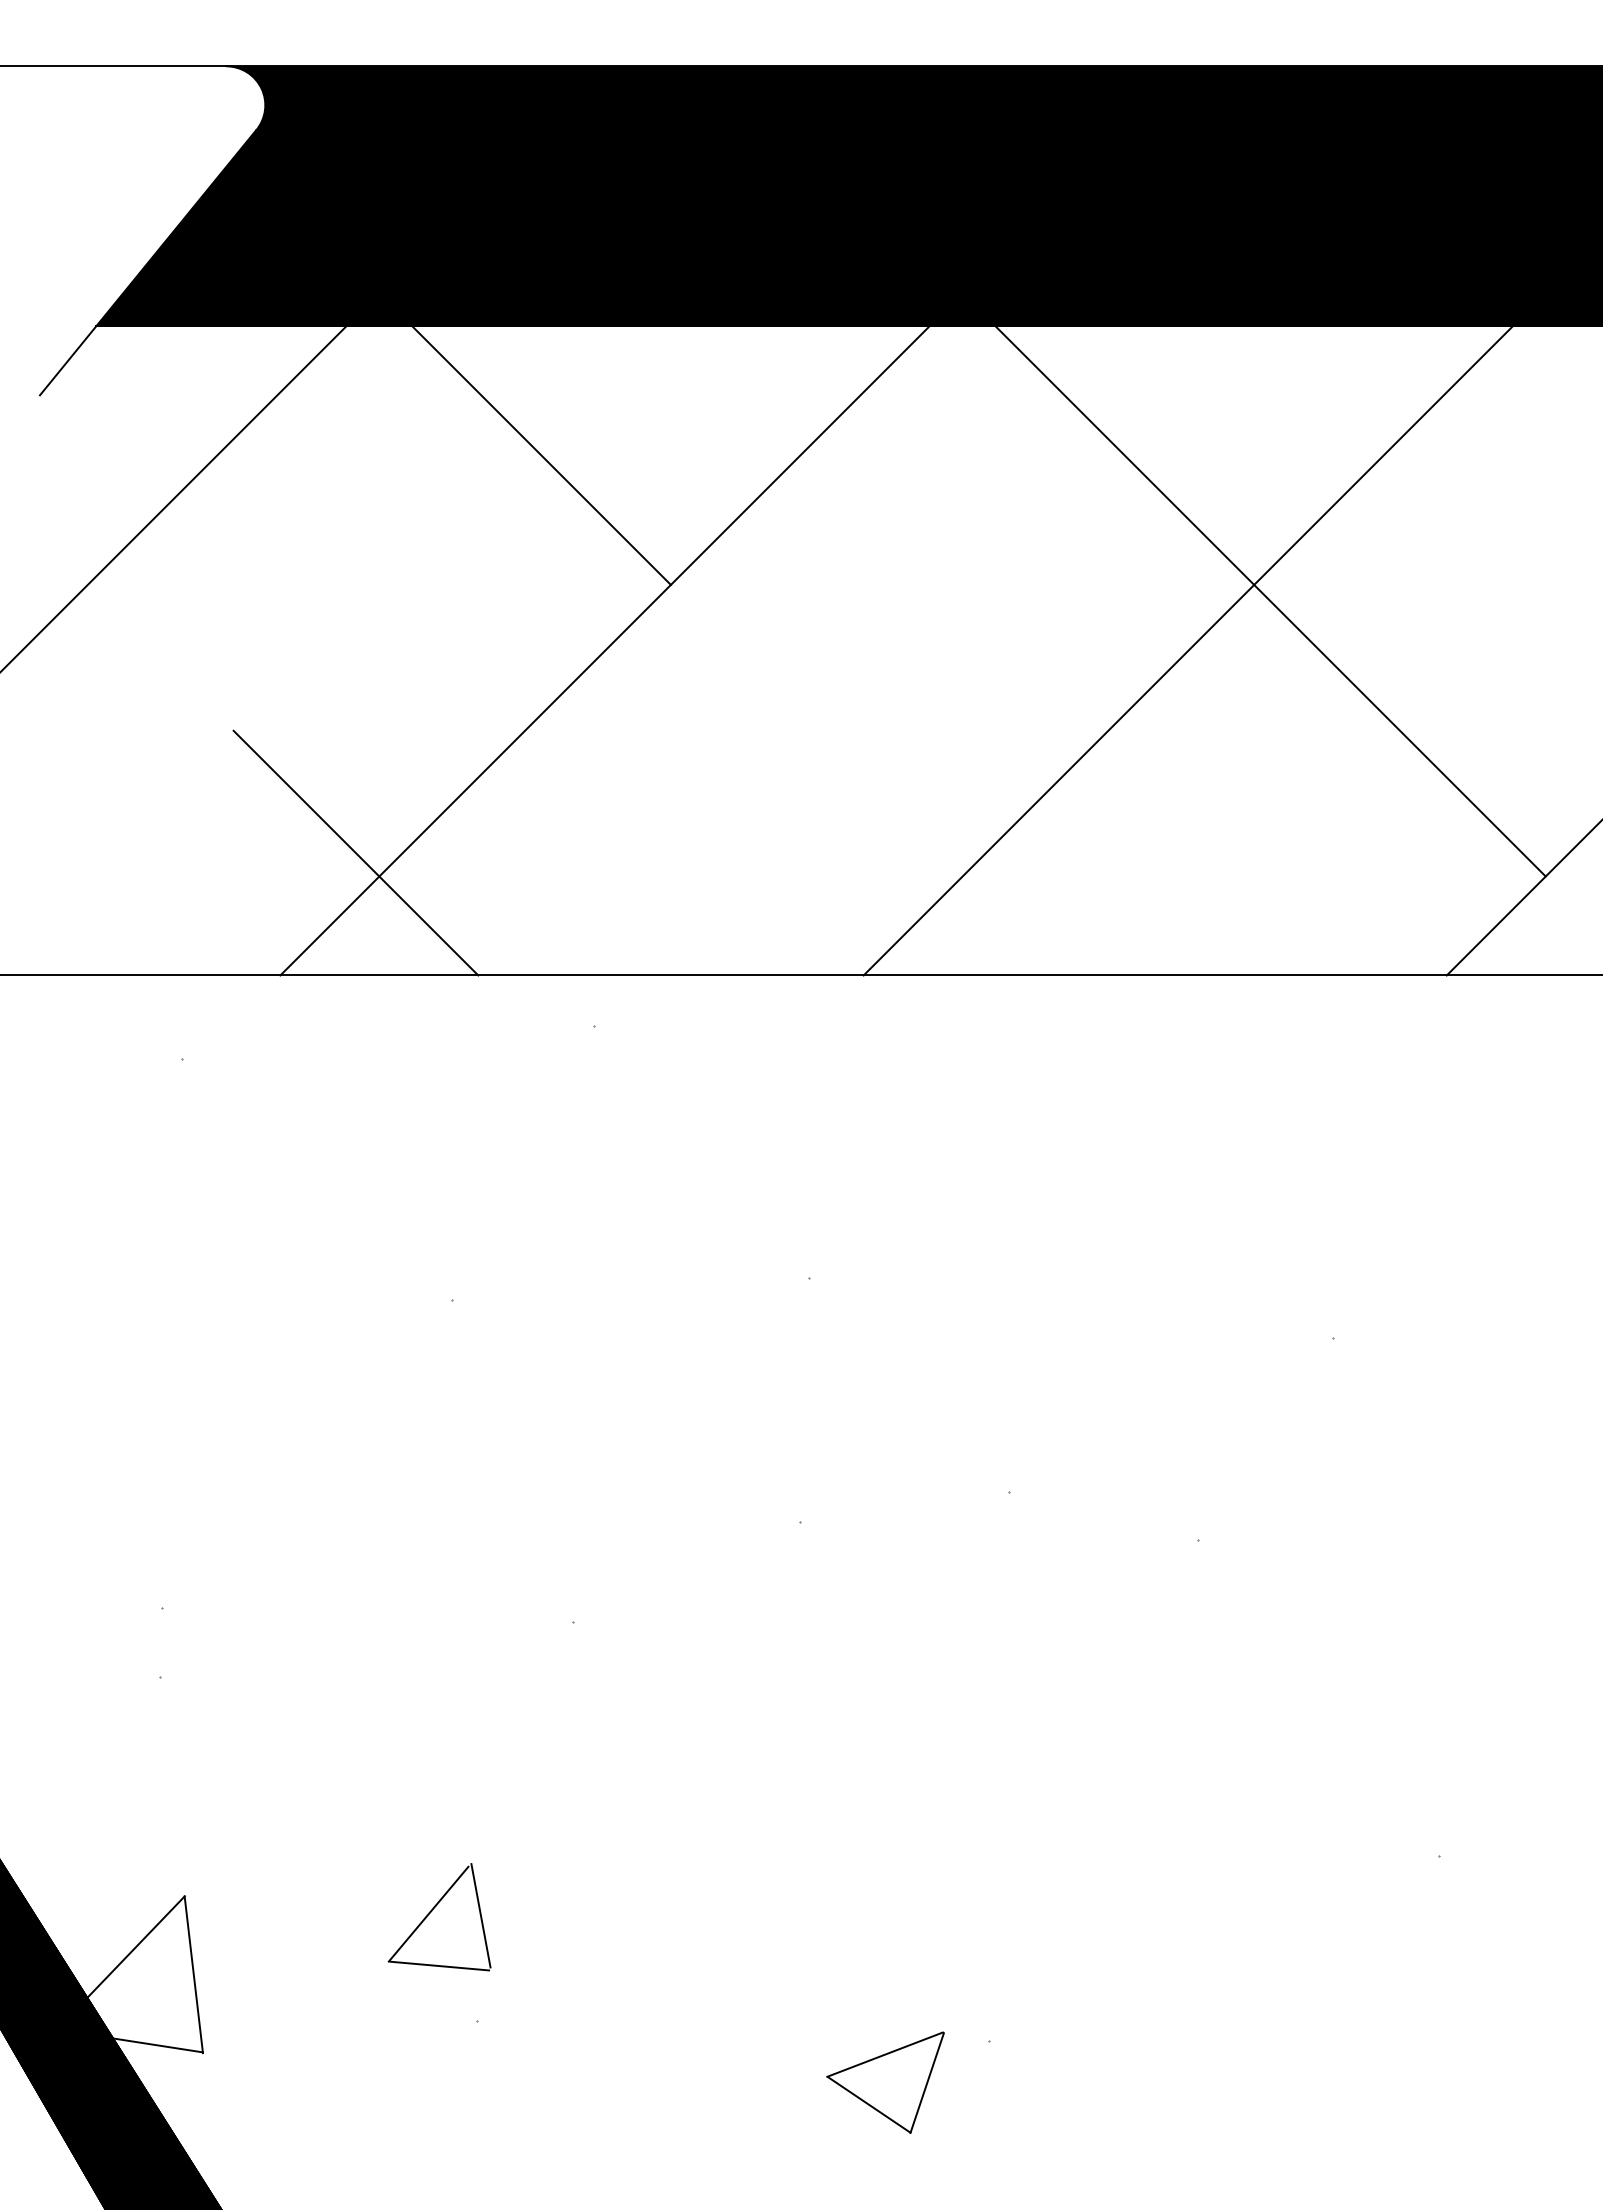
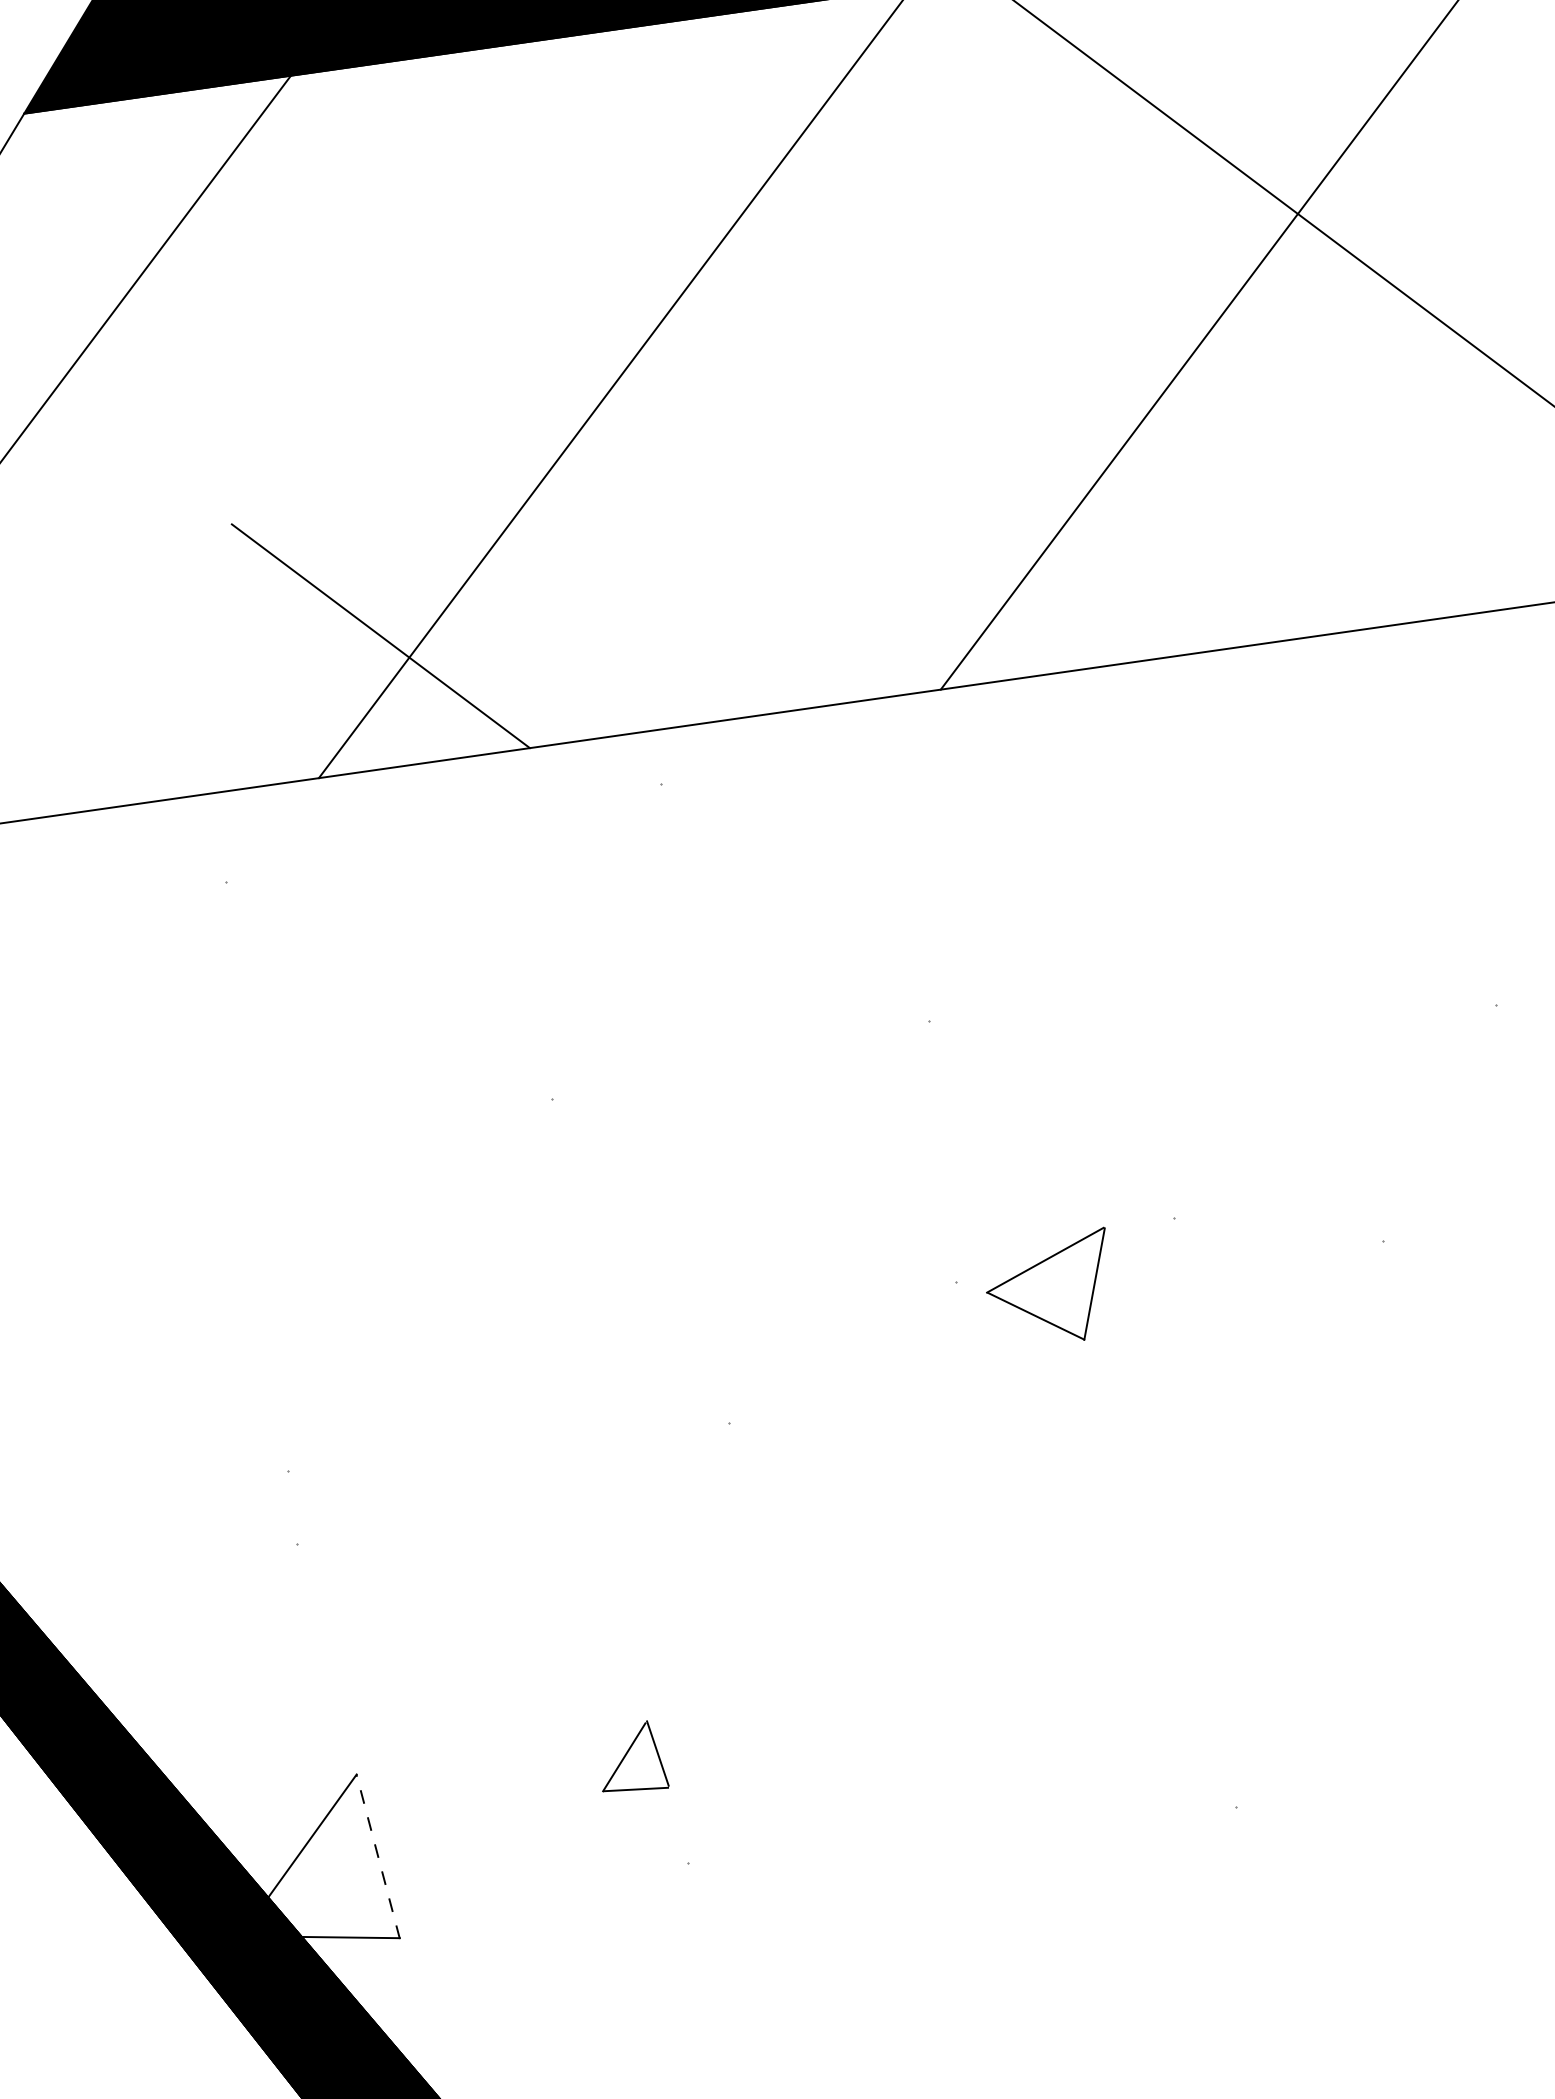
line: (541, 455) -> (518, 184), removed
part: (439, 1917) -> (631, 1758), size x0.6
line: (193, 1974) -> (377, 1856), solid -> dashed
part: (885, 2082) -> (1050, 1289), moved

